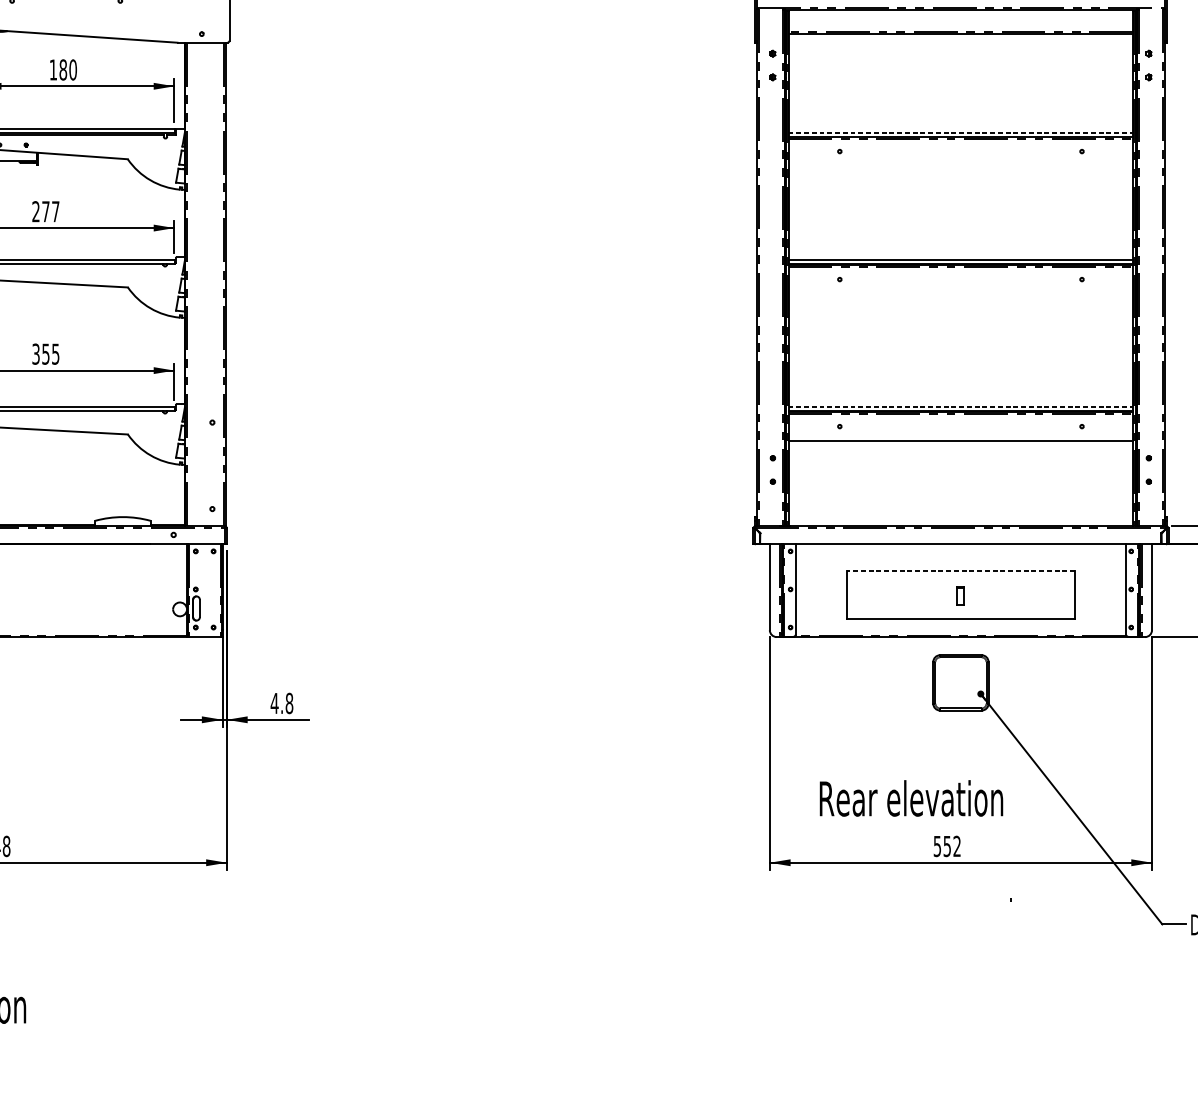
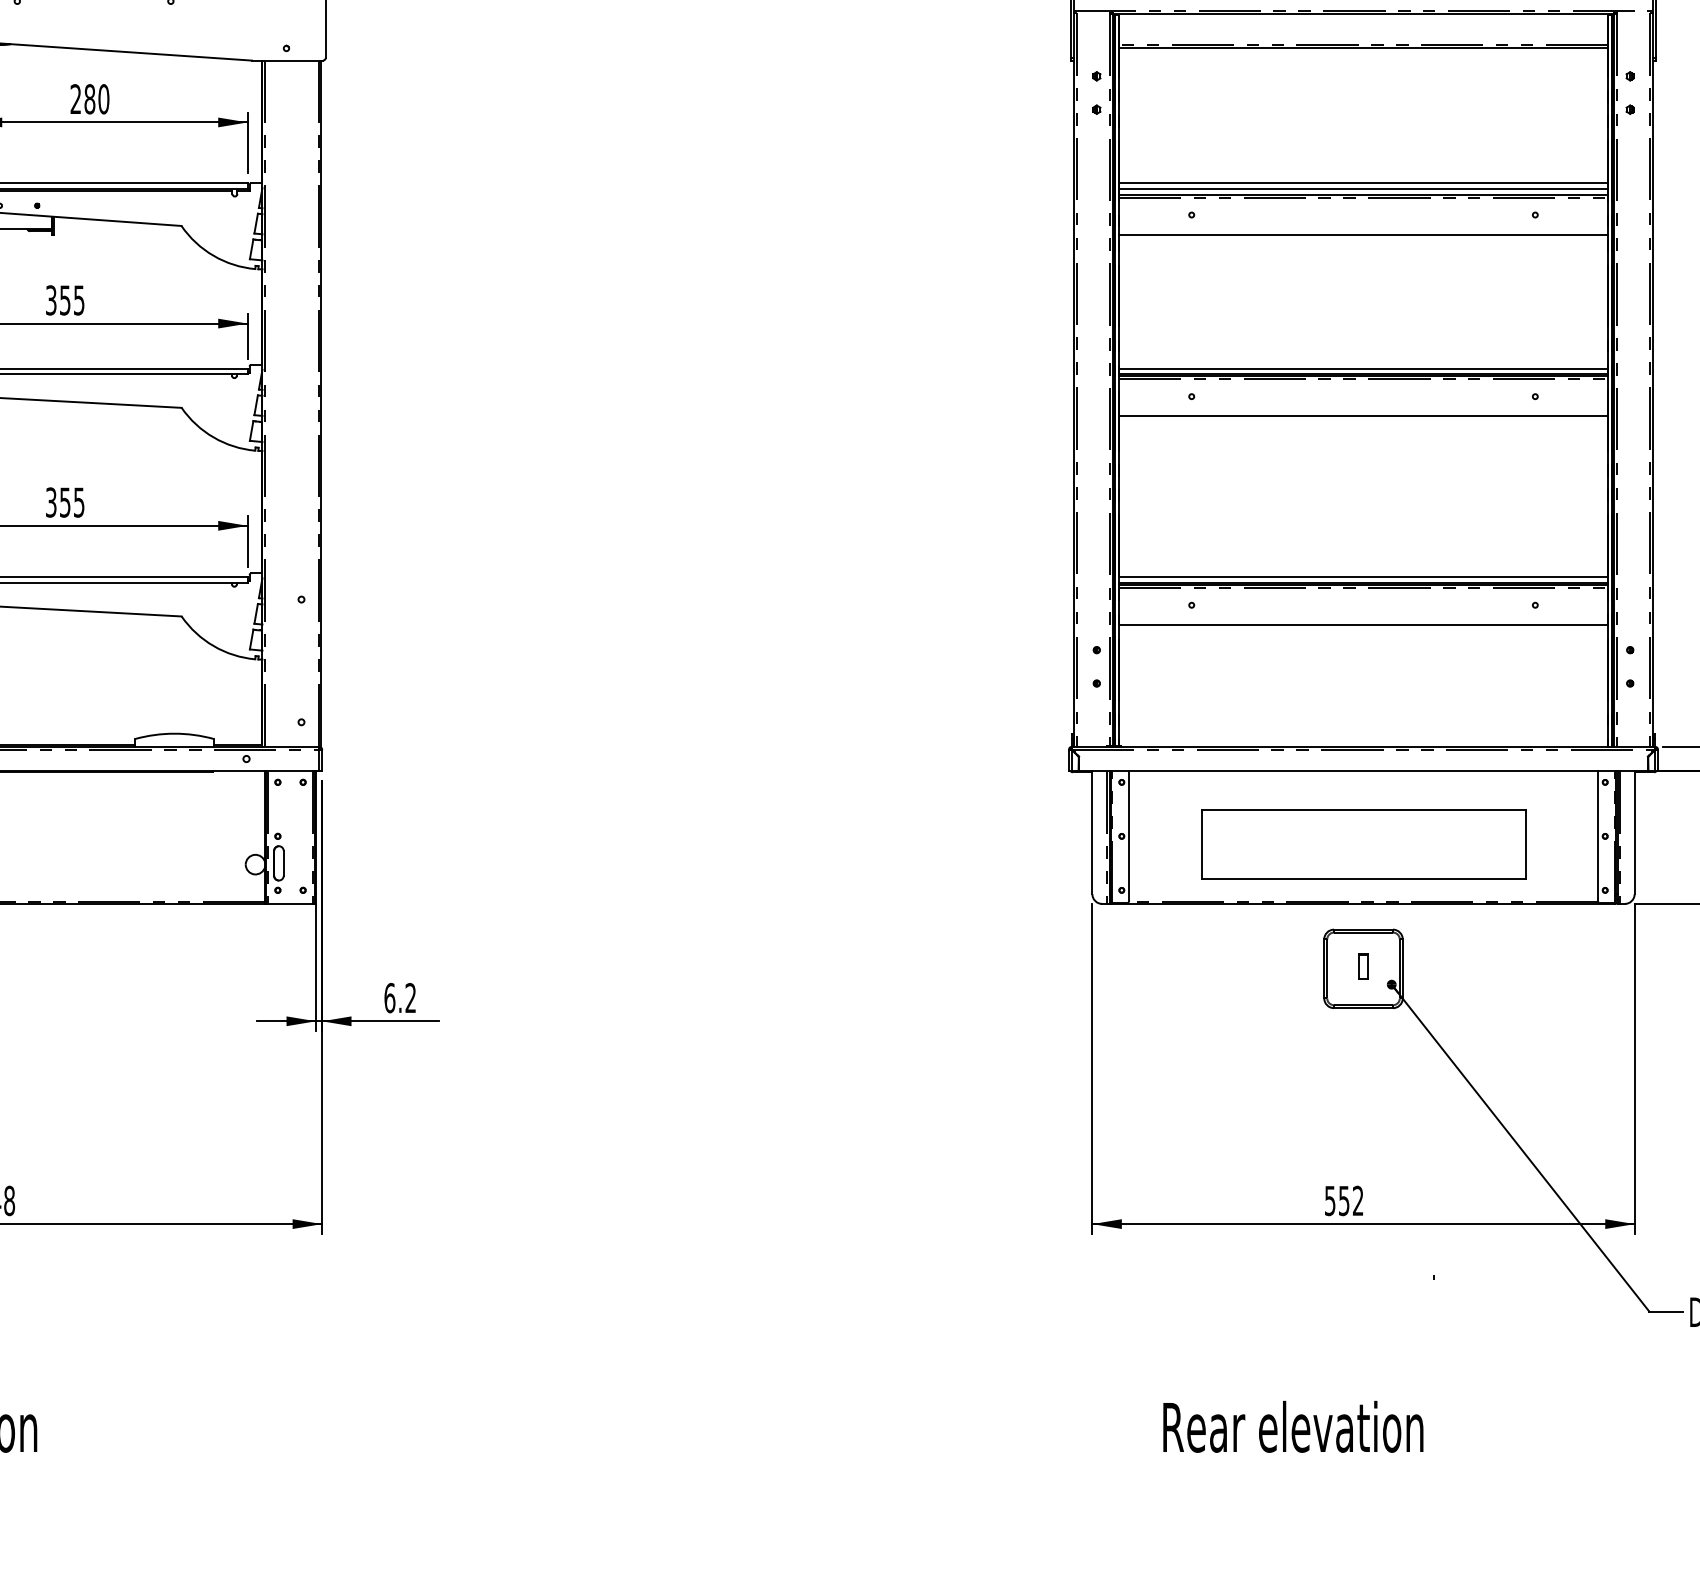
text: (53, 69) -> (75, 98), 180 -> 280
line: (960, 129) -> (1363, 183), added
line: (960, 133) -> (1363, 189), dashed -> solid
line: (960, 165) -> (1363, 234), added
text: (46, 211) -> (65, 300), 277 -> 355
line: (960, 293) -> (1363, 416), added
line: (960, 407) -> (1363, 577), dashed -> solid
line: (960, 571) -> (1363, 810), dashed -> solid
part: (960, 595) -> (1363, 966), moved
text: (282, 703) -> (400, 998), 4.8 -> 6.2
text: (911, 798) -> (1293, 1426), moved

